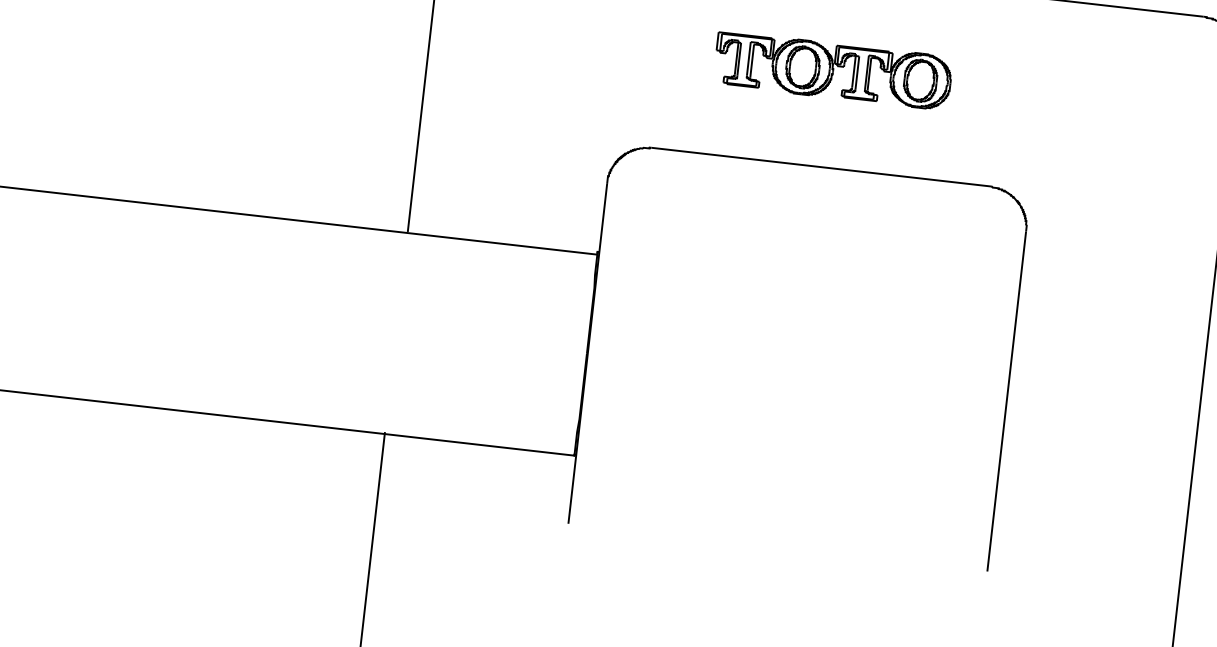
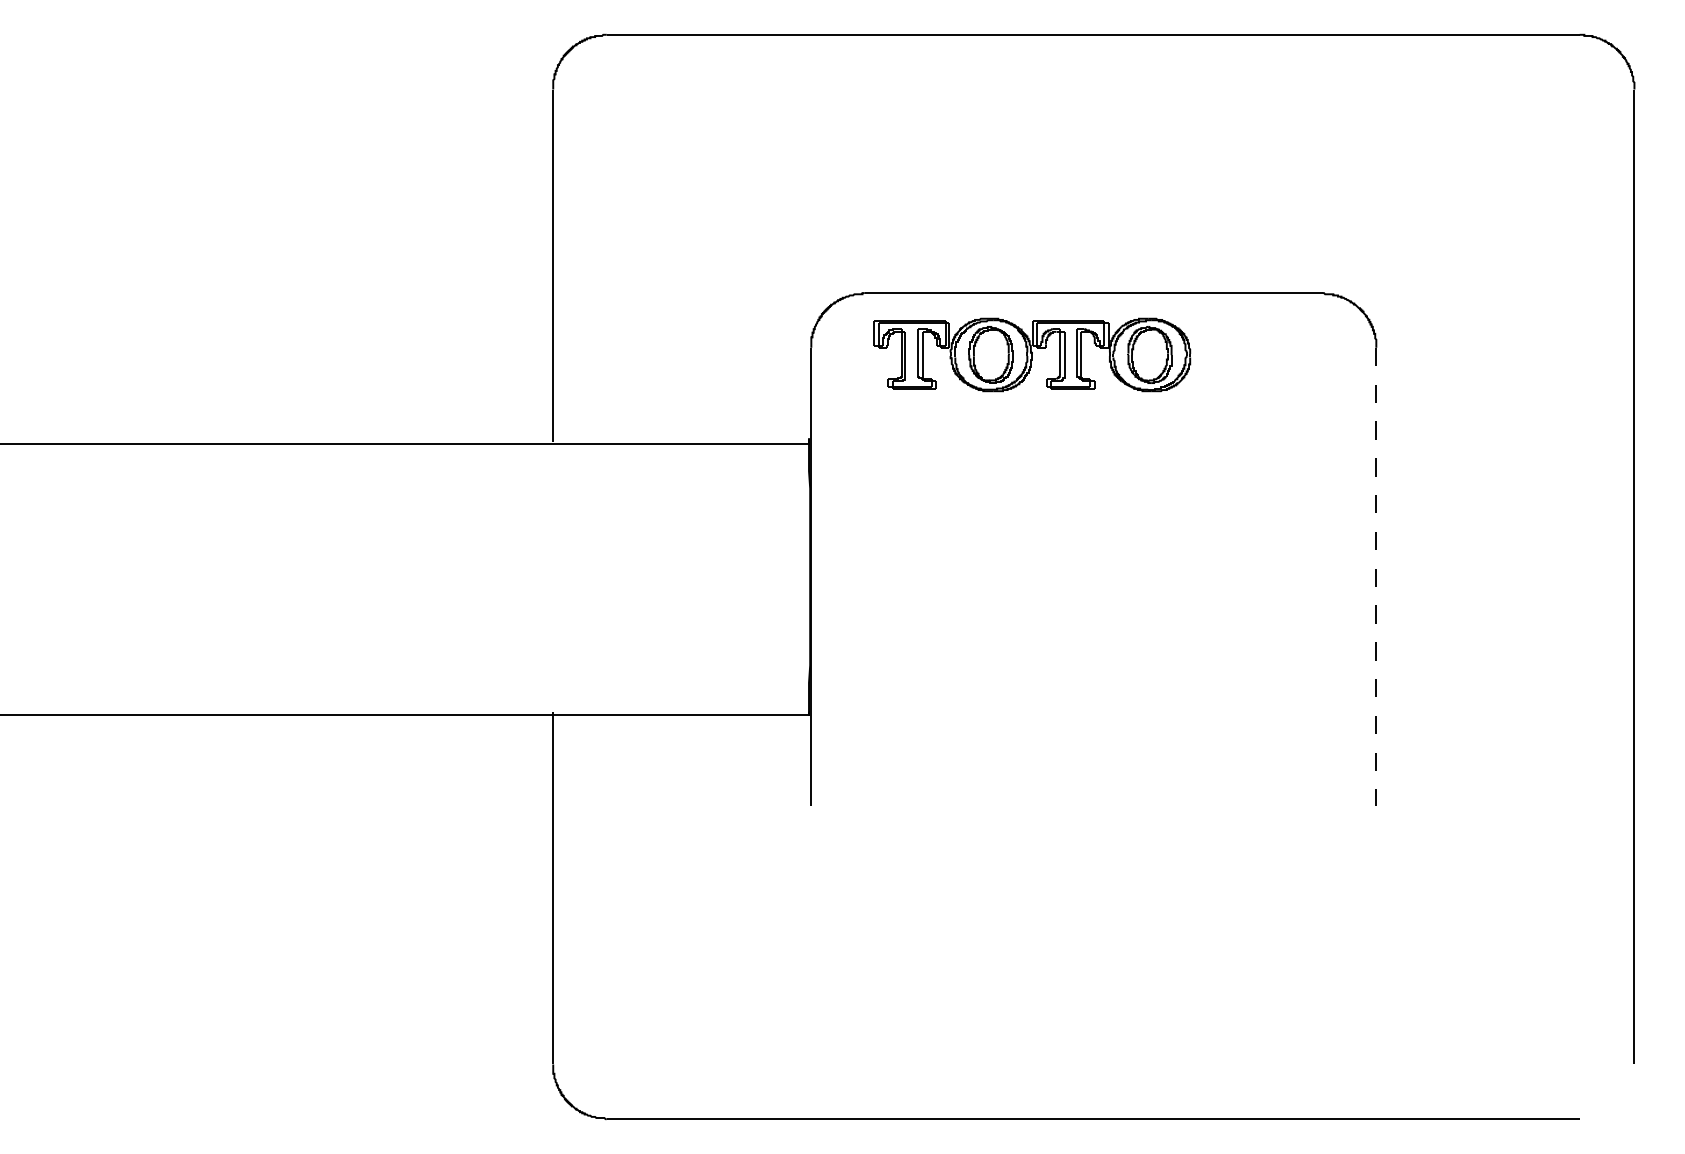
part: (833, 70) -> (1032, 354), moved
line: (1006, 401) -> (1376, 577), solid -> dashed

